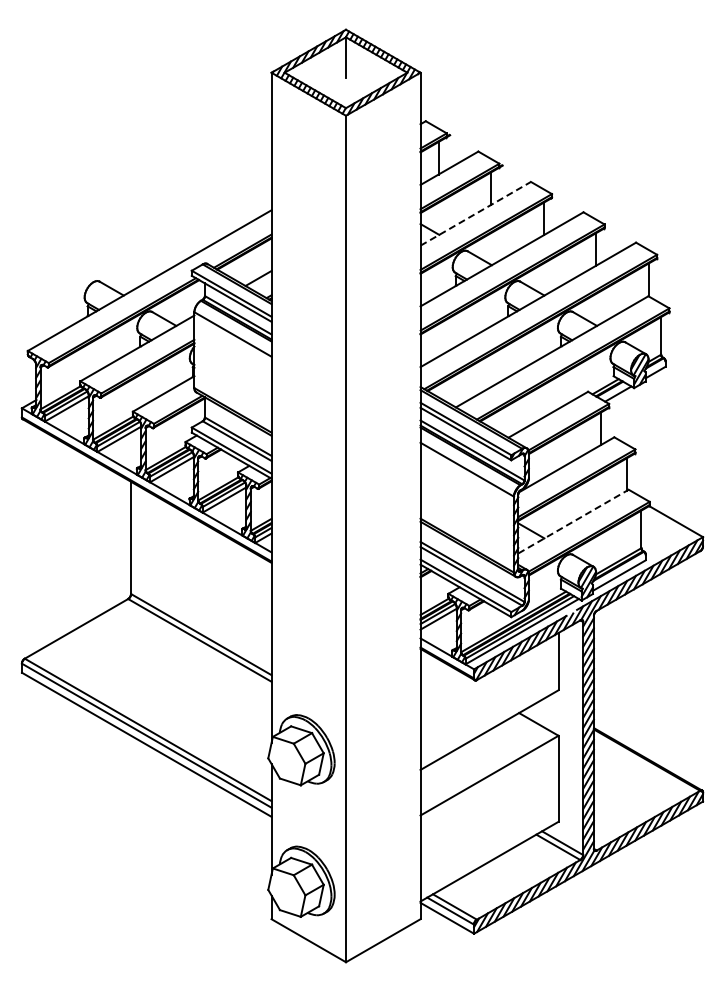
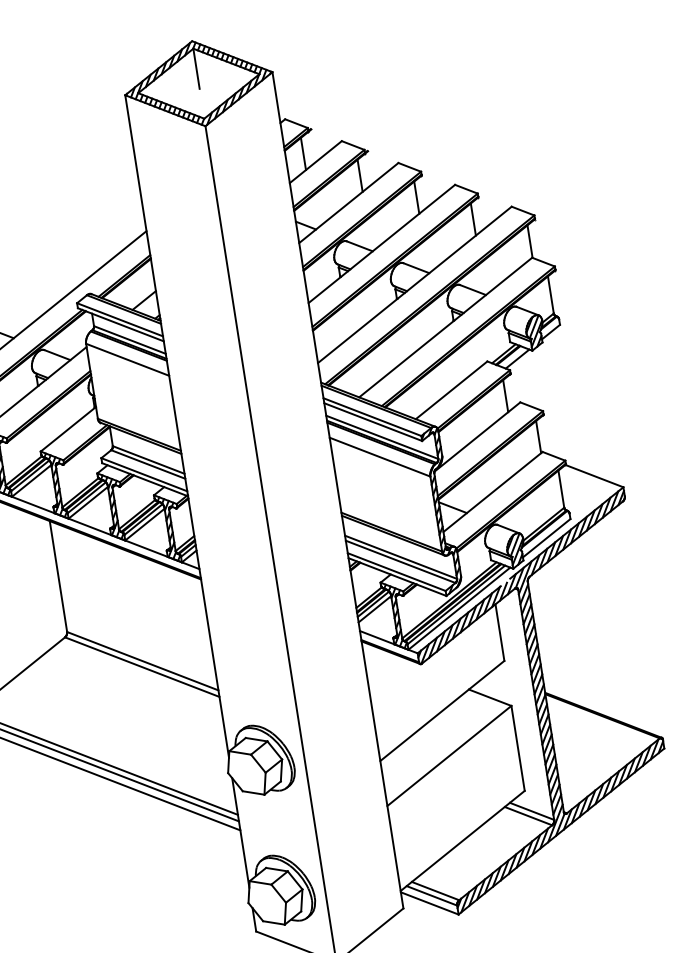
line: (475, 213) -> (348, 202), dashed -> solid
line: (573, 521) -> (493, 491), dashed -> solid

